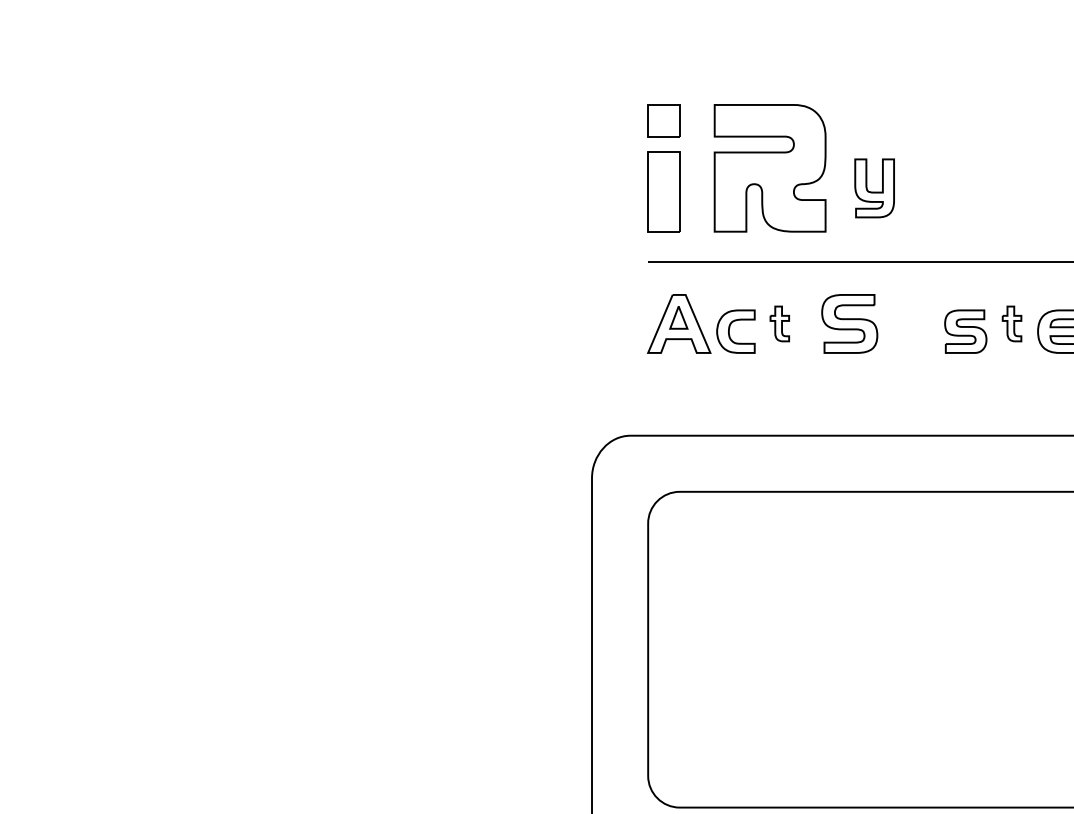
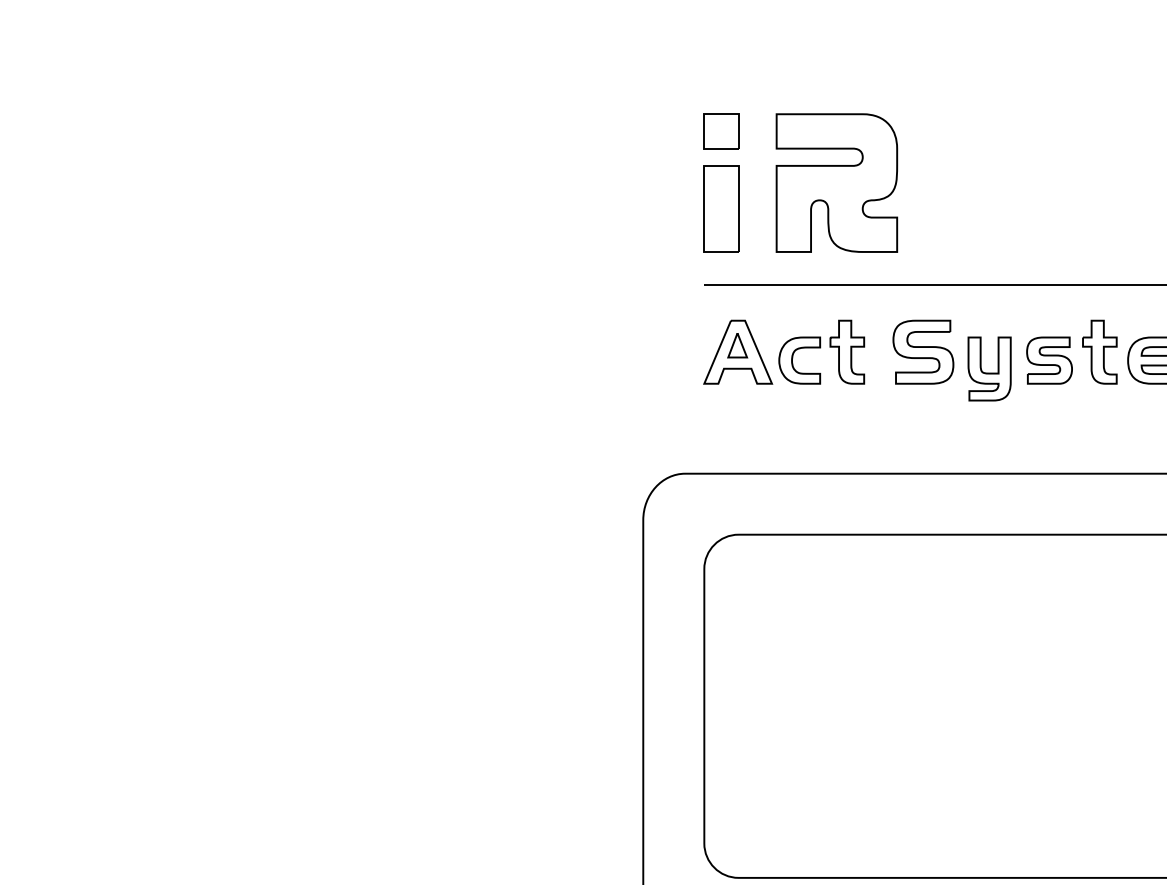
part: (874, 188) -> (989, 369), moved
part: (779, 323) -> (847, 351), size x1.67
part: (1011, 323) -> (1099, 351), size x1.67

